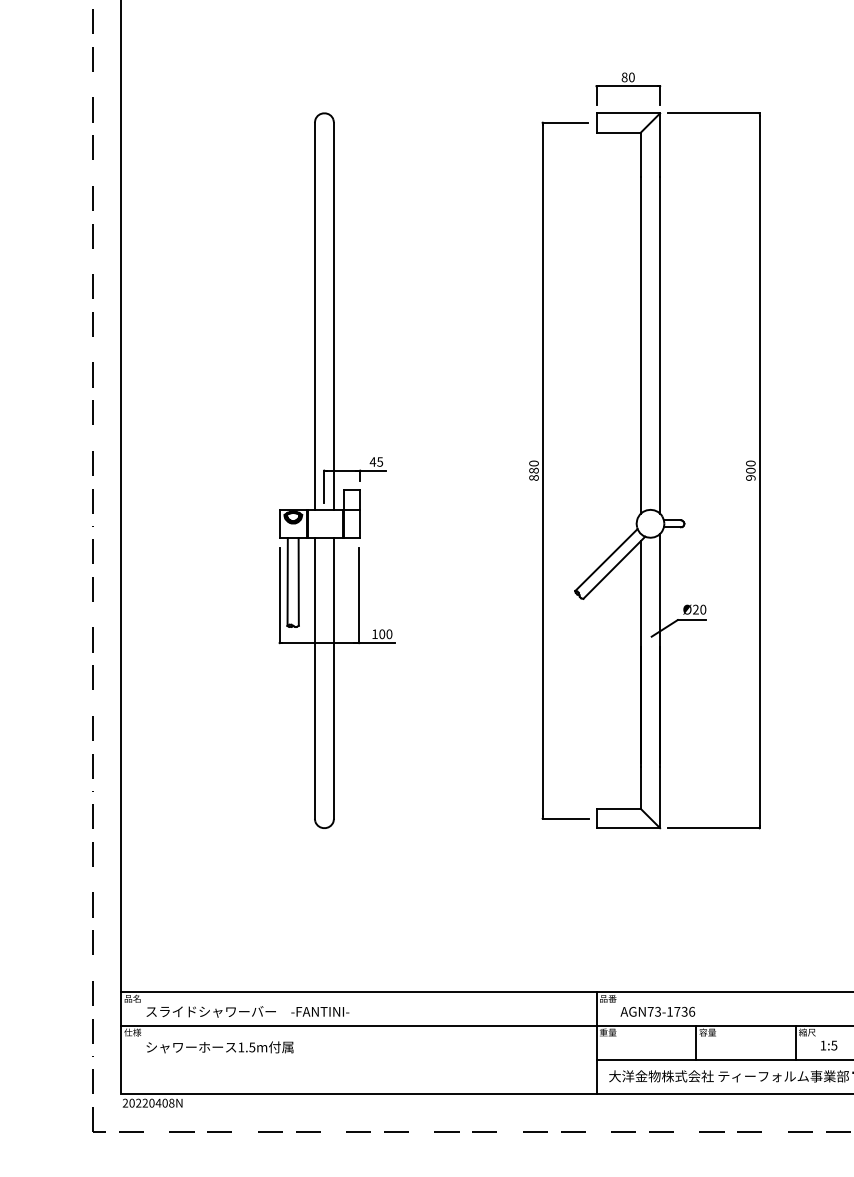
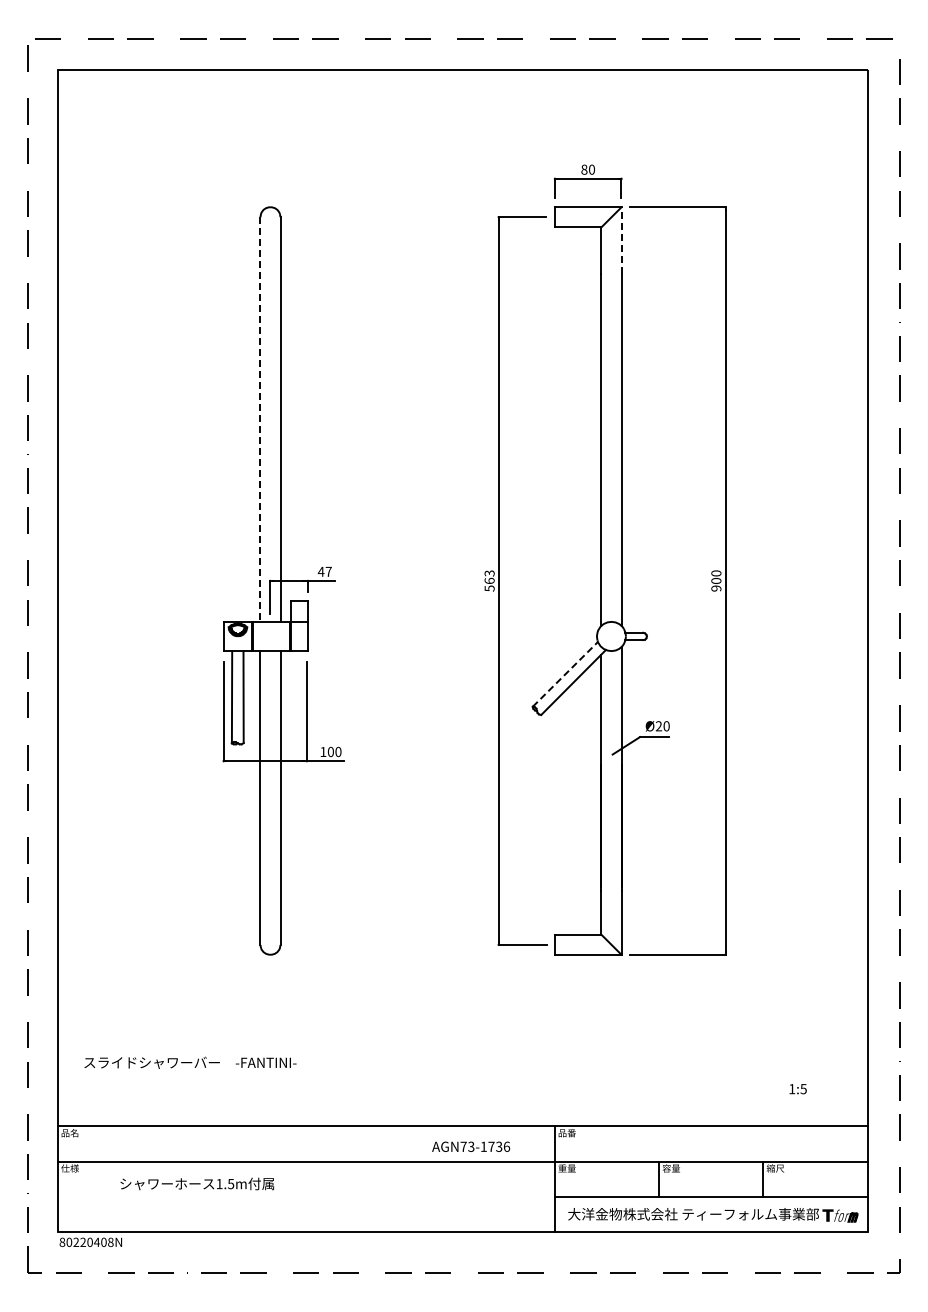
line: (660, 145) -> (621, 240), solid -> dashed
line: (314, 317) -> (260, 420), solid -> dashed
text: (379, 461) -> (328, 571), 45 -> 47
text: (533, 470) -> (489, 580), 880 -> 563
line: (606, 560) -> (565, 674), solid -> dashed
text: (247, 1011) -> (190, 1062), moved
text: (658, 1011) -> (471, 1146), moved
text: (828, 1045) -> (797, 1089), moved
text: (220, 1046) -> (197, 1183), moved
text: (125, 1103) -> (62, 1242), 20220408N -> 80220408N

